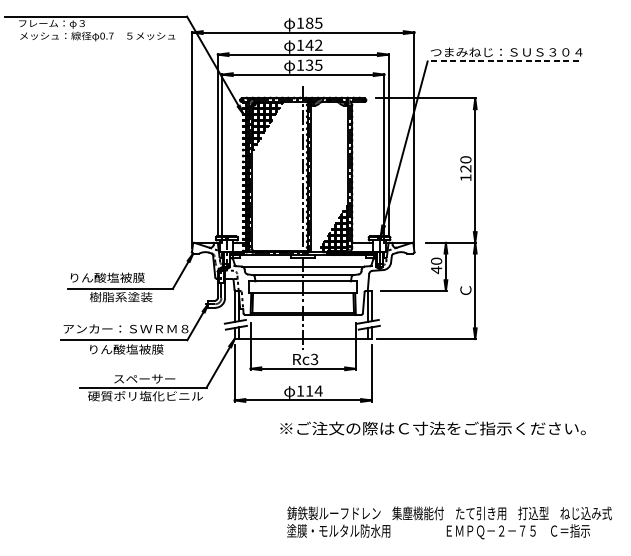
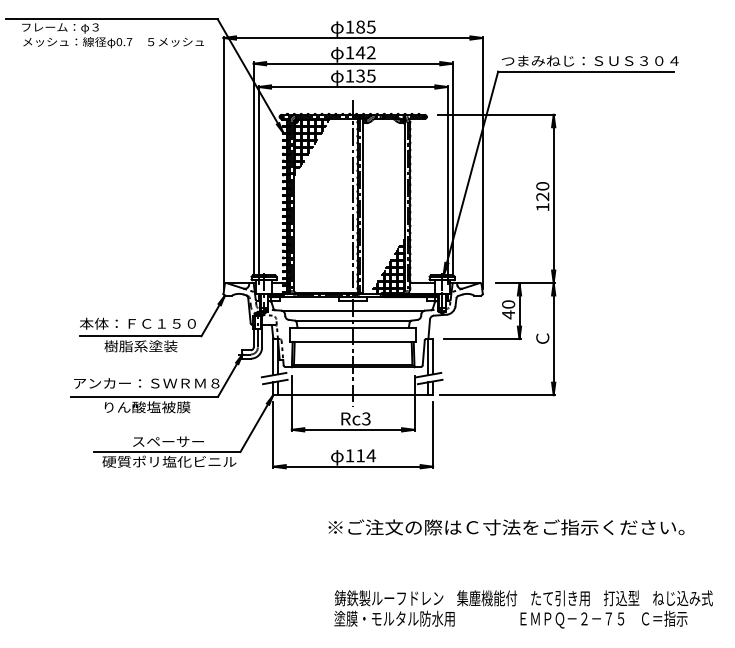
line: (502, 61) -> (585, 71), dashed -> solid
text: (118, 277) -> (137, 323), りん酸塩被膜 -> 本体：ＦＣ１５０
text: (433, 428) -> (506, 527), moved

